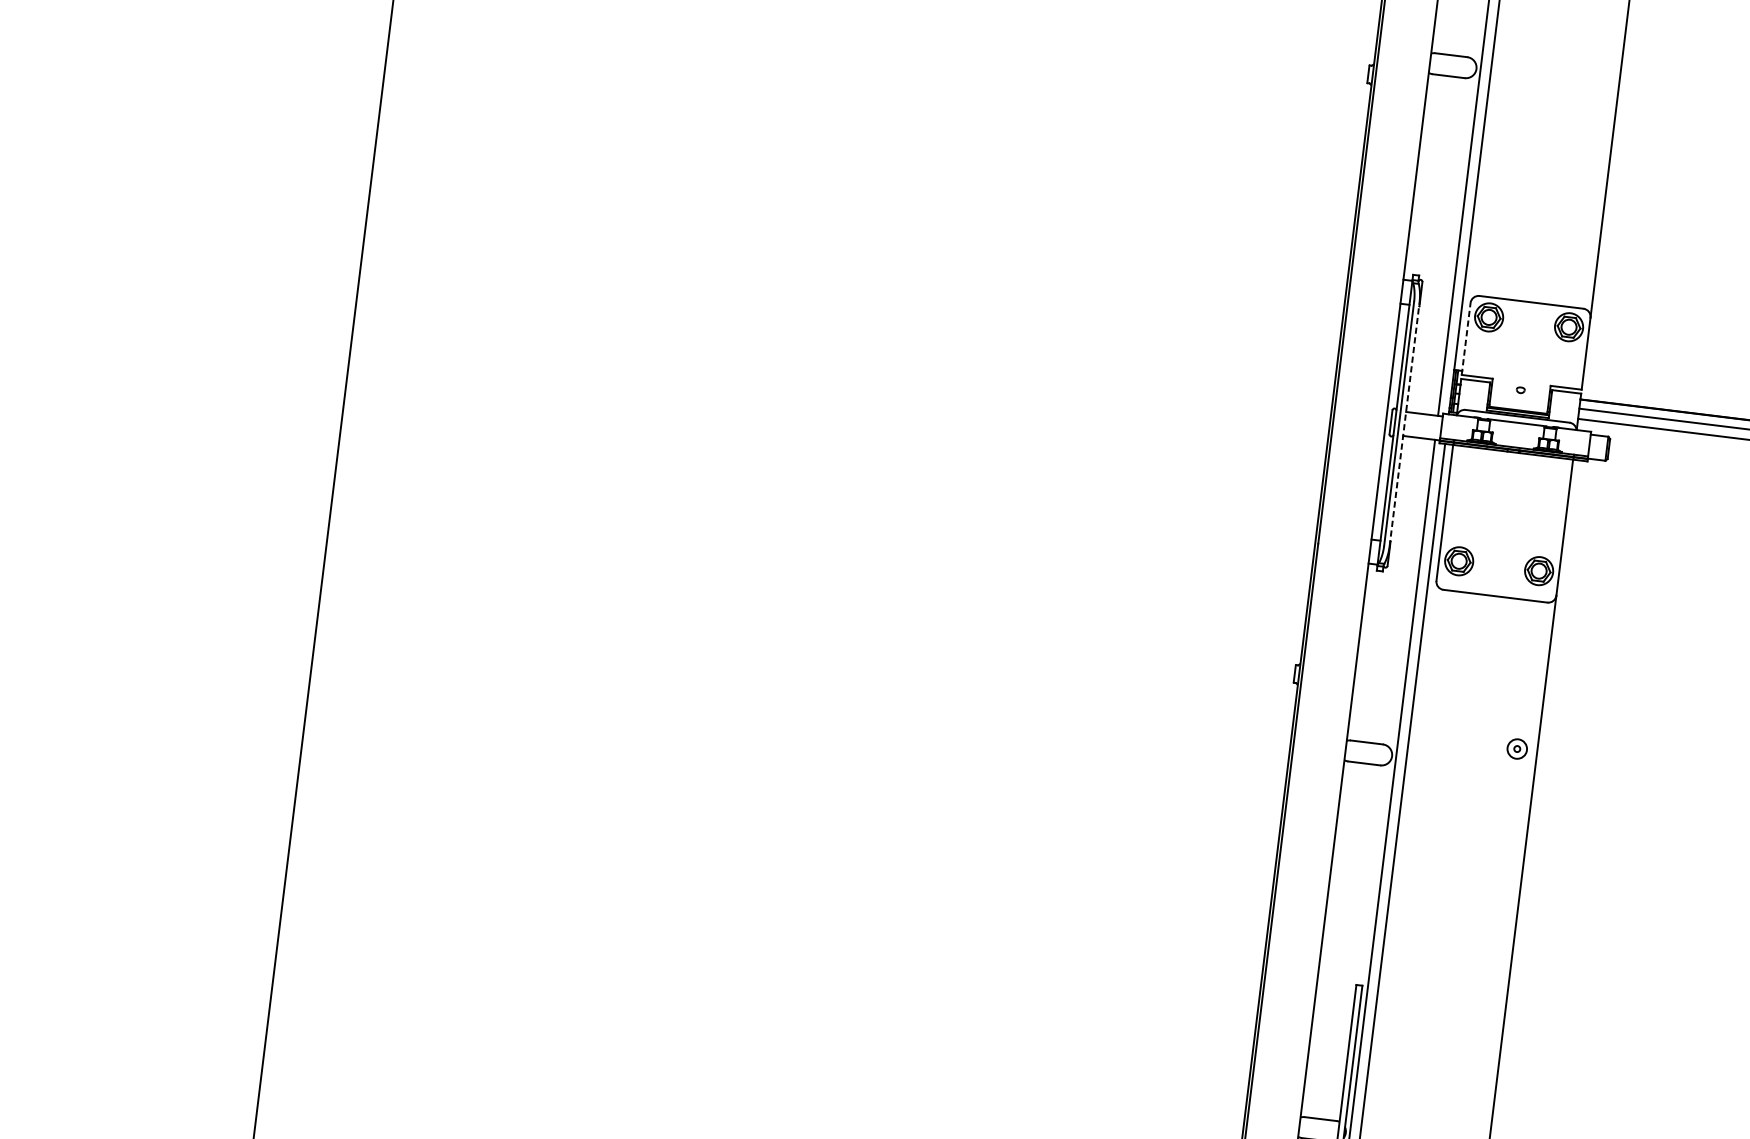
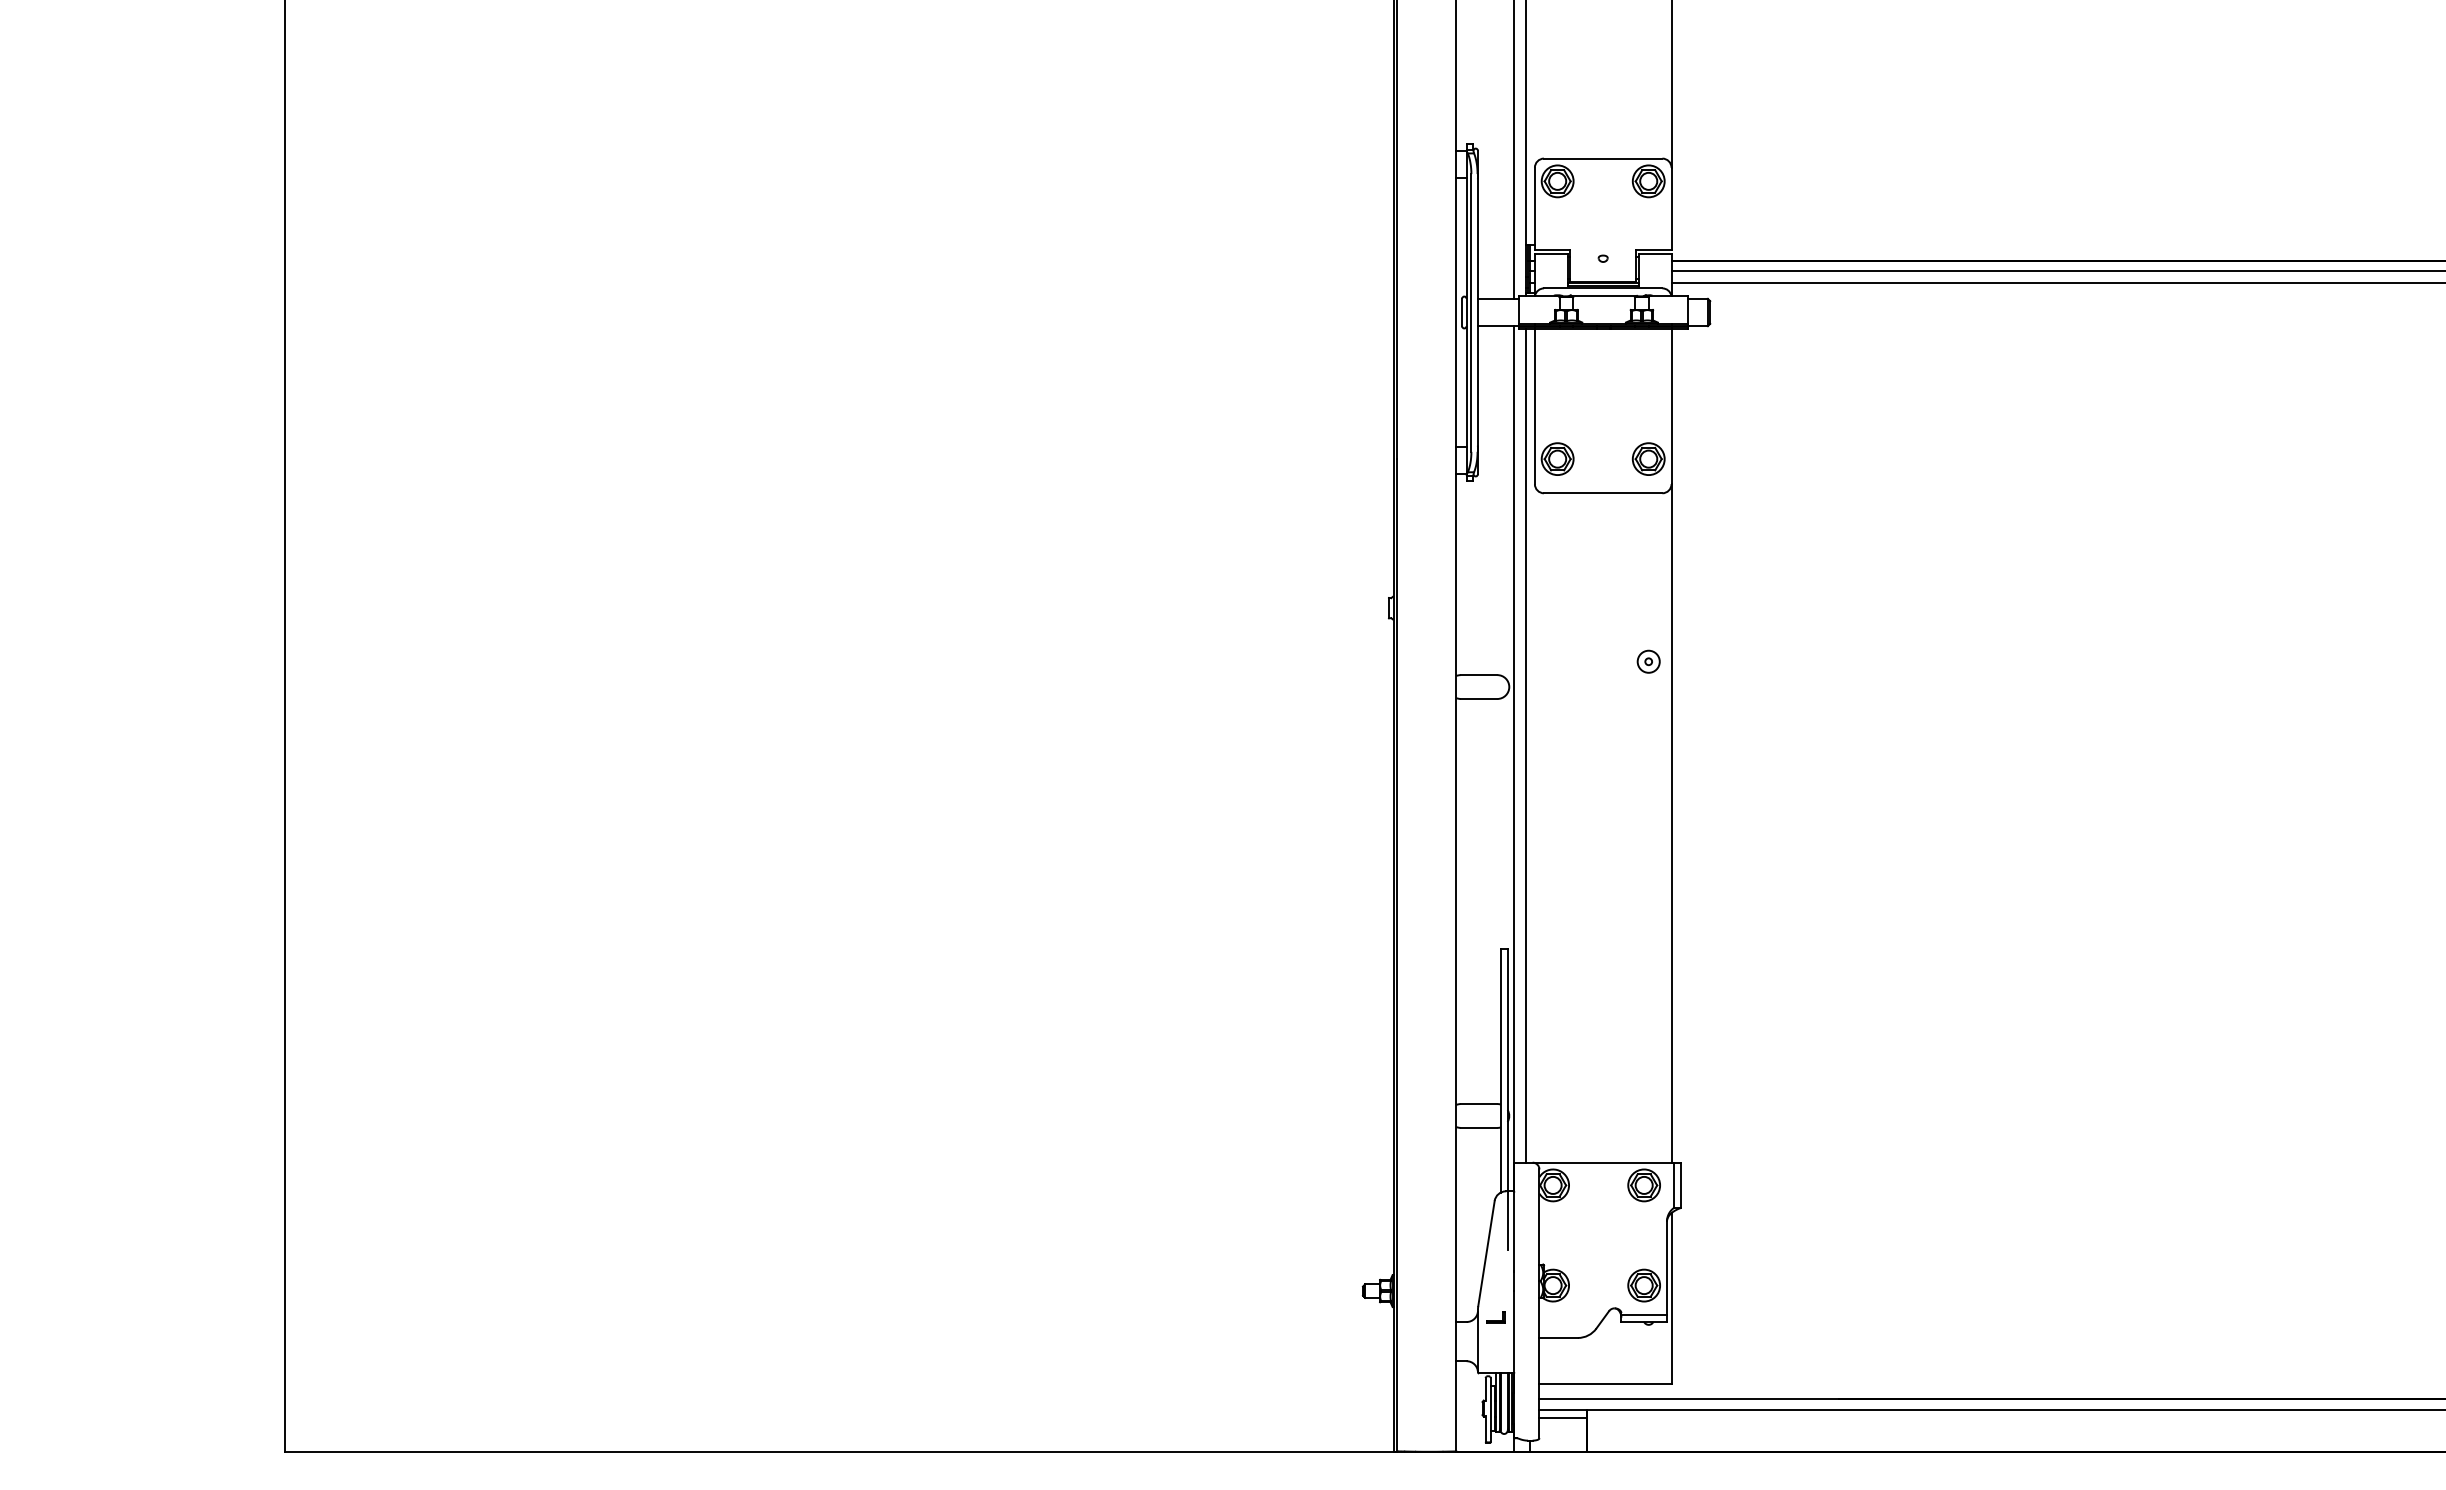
line: (1465, 338) -> (1534, 208), dashed -> solid
line: (1404, 423) -> (1477, 312), dashed -> solid

